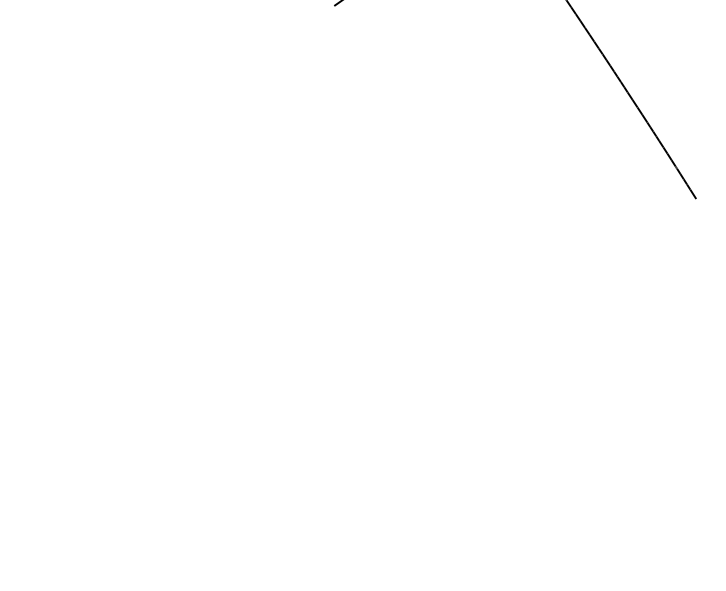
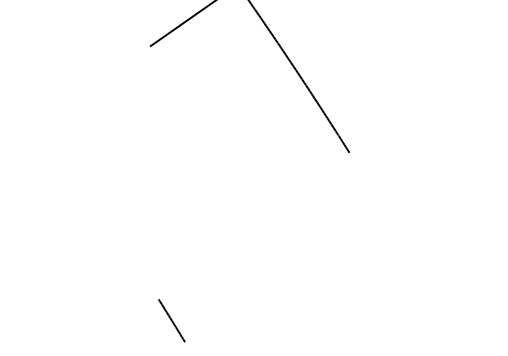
line: (373, 503) -> (171, 320), added

